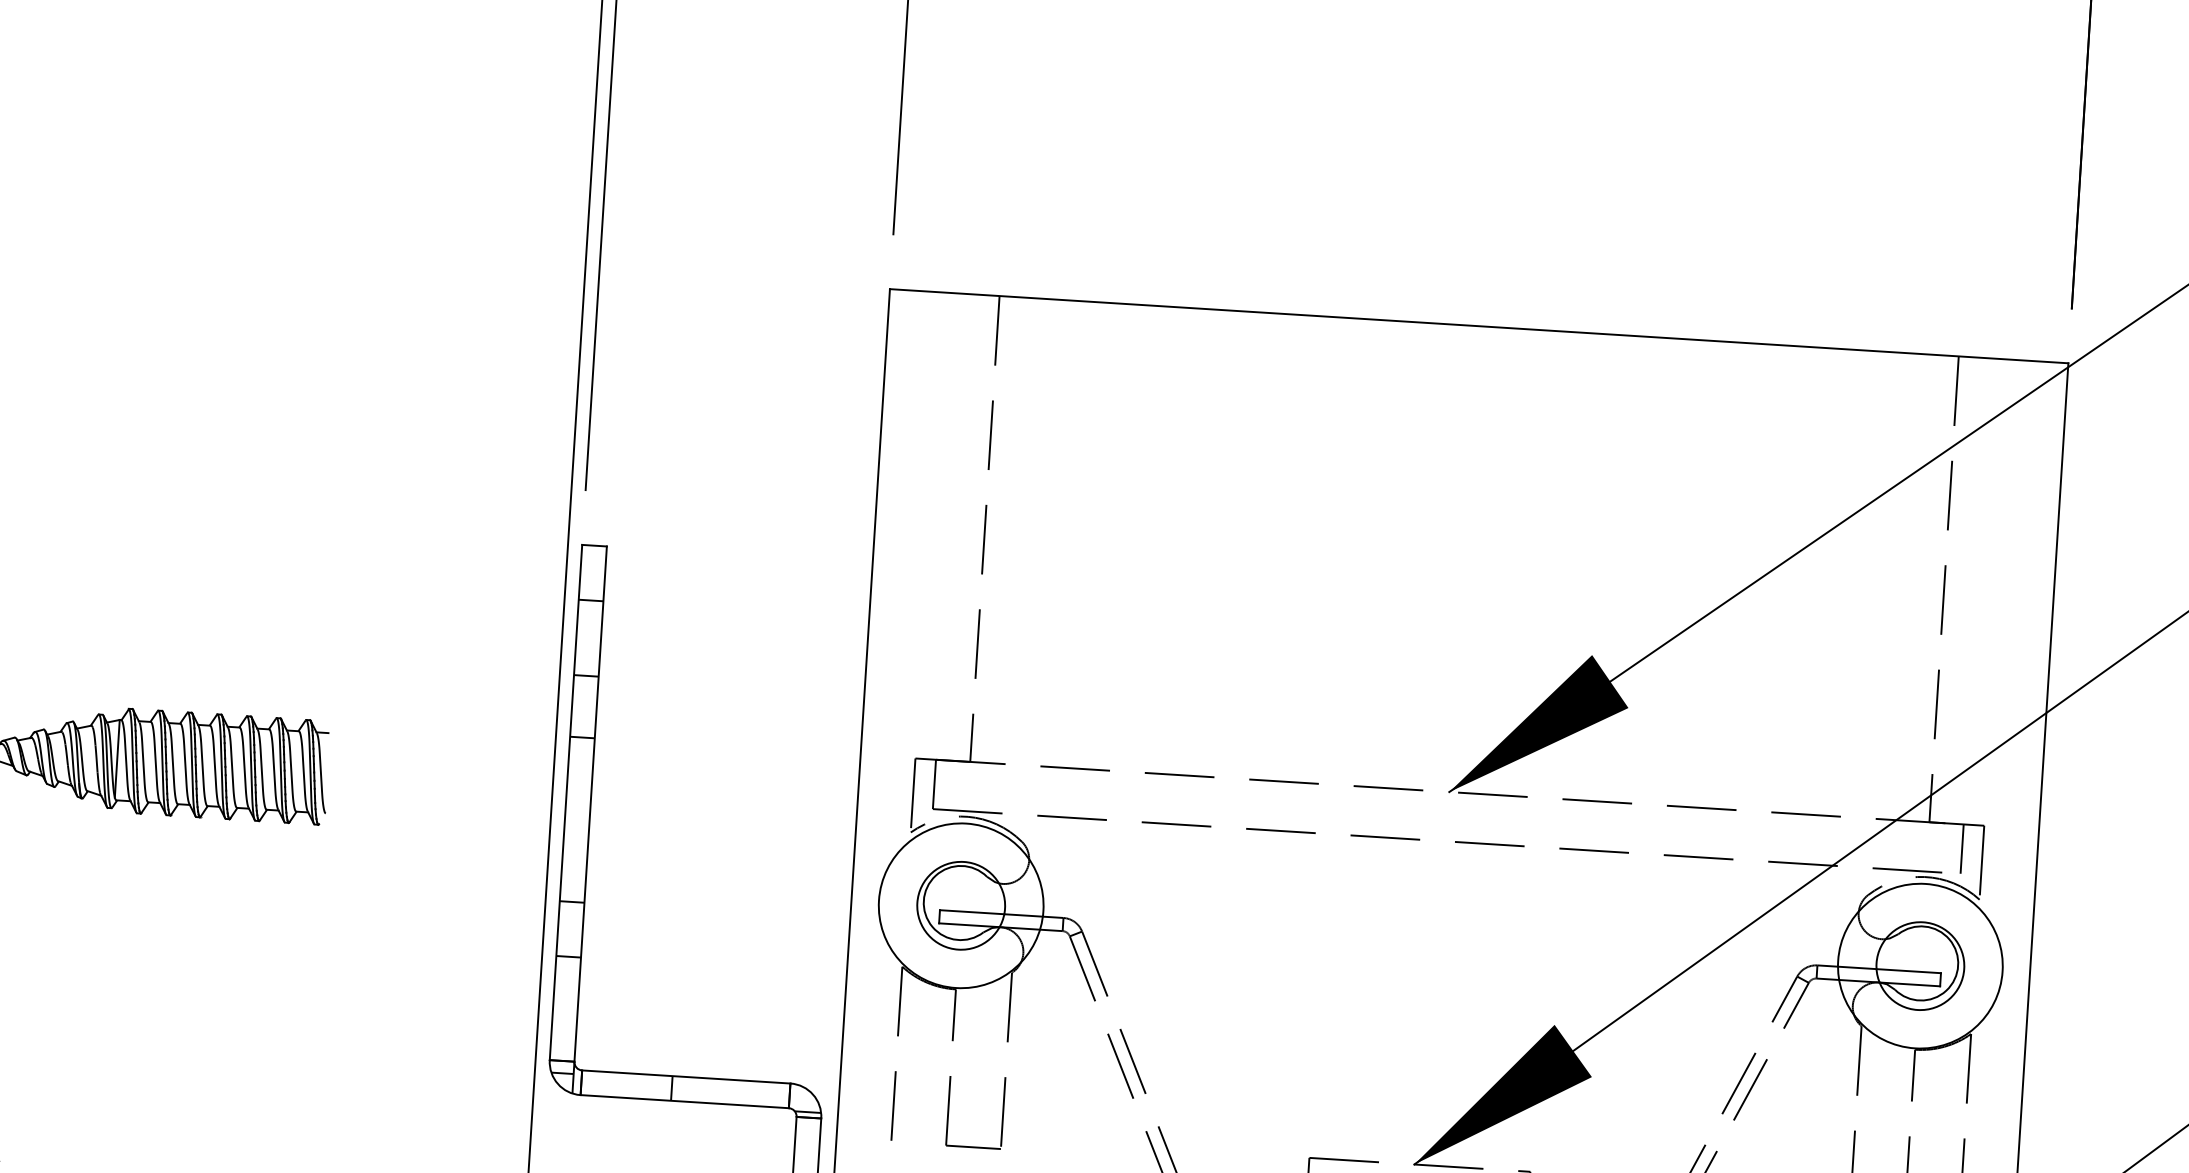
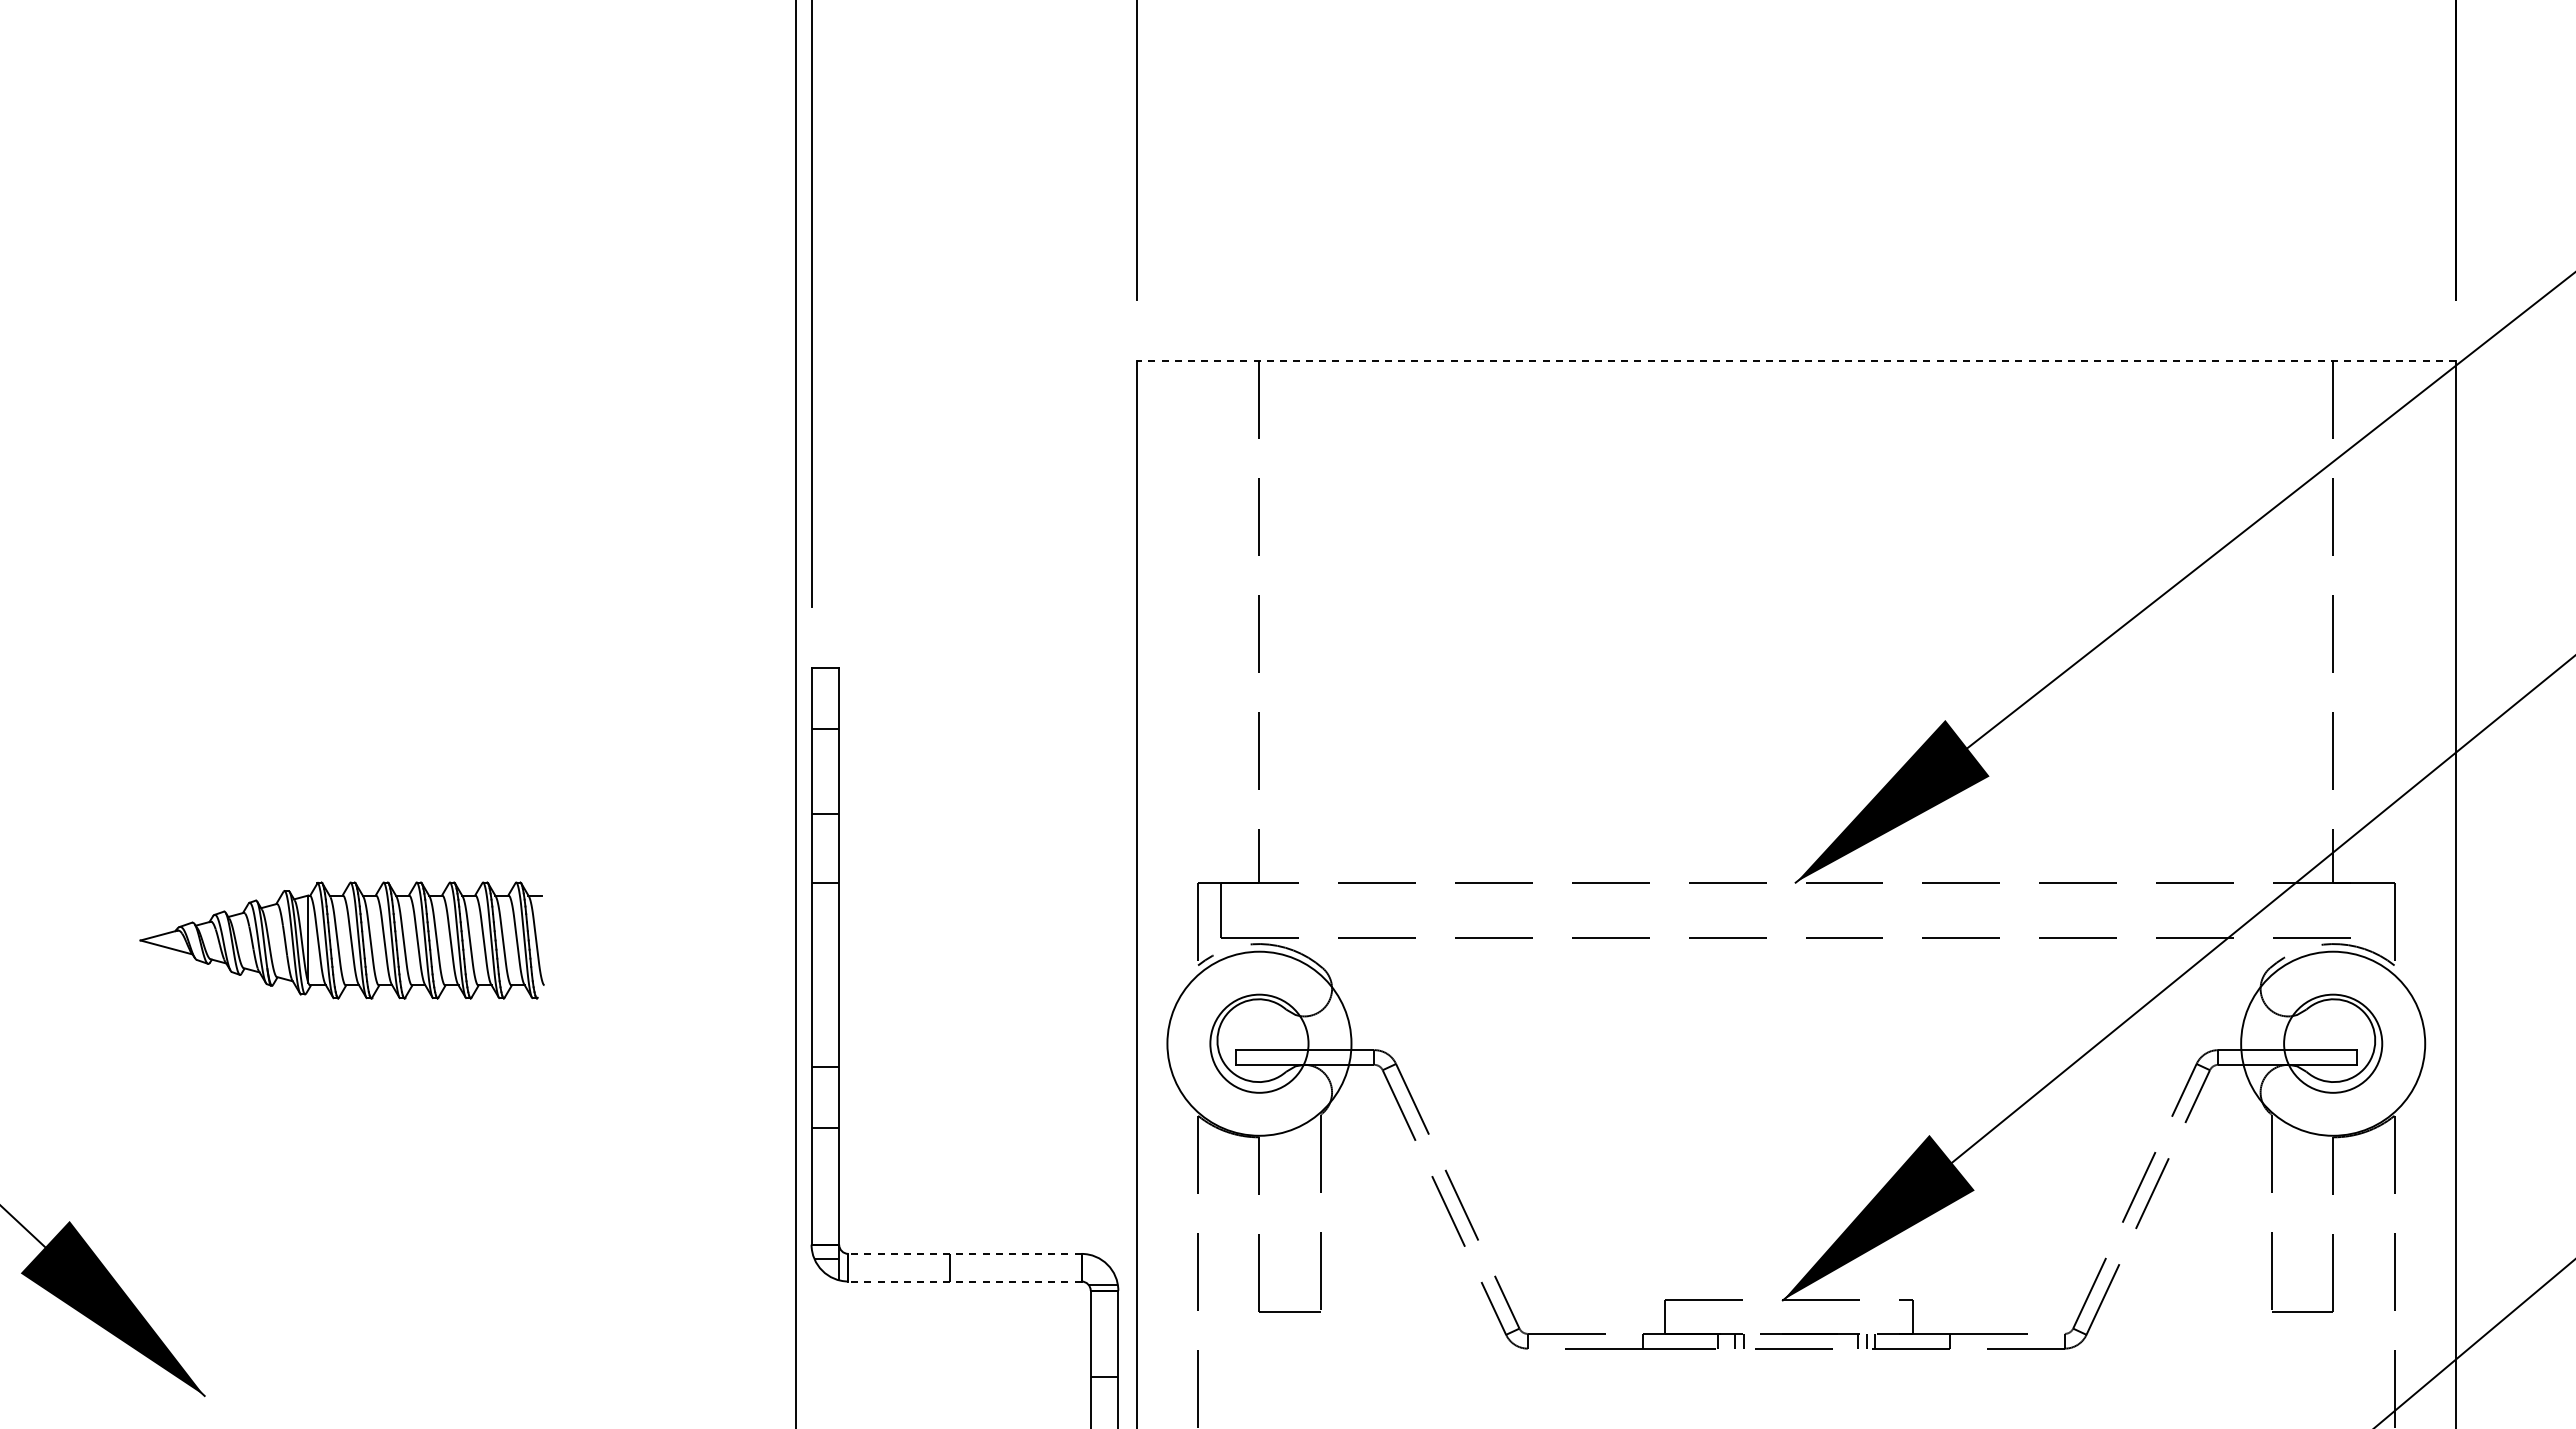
line: (1479, 326) -> (1796, 361), solid -> dashed
line: (1962, 848) -> (2371, 909), removed
line: (685, 1076) -> (964, 1253), solid -> dashed
line: (684, 1101) -> (964, 1281), solid -> dashed

